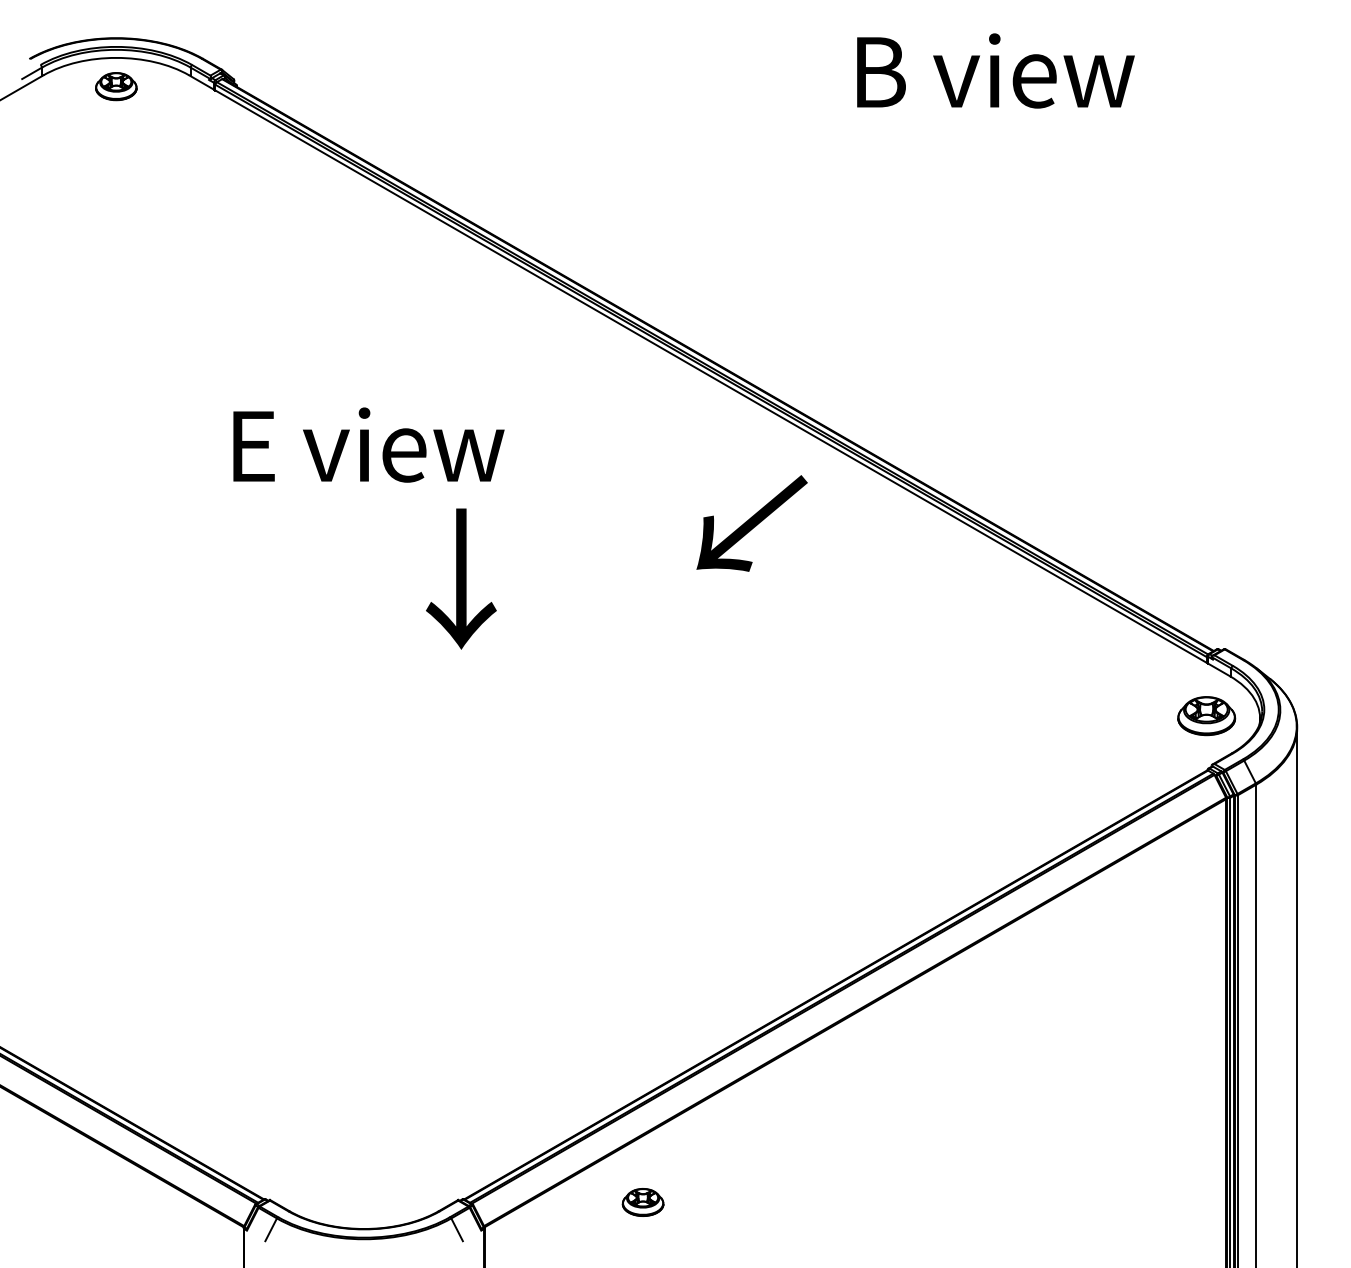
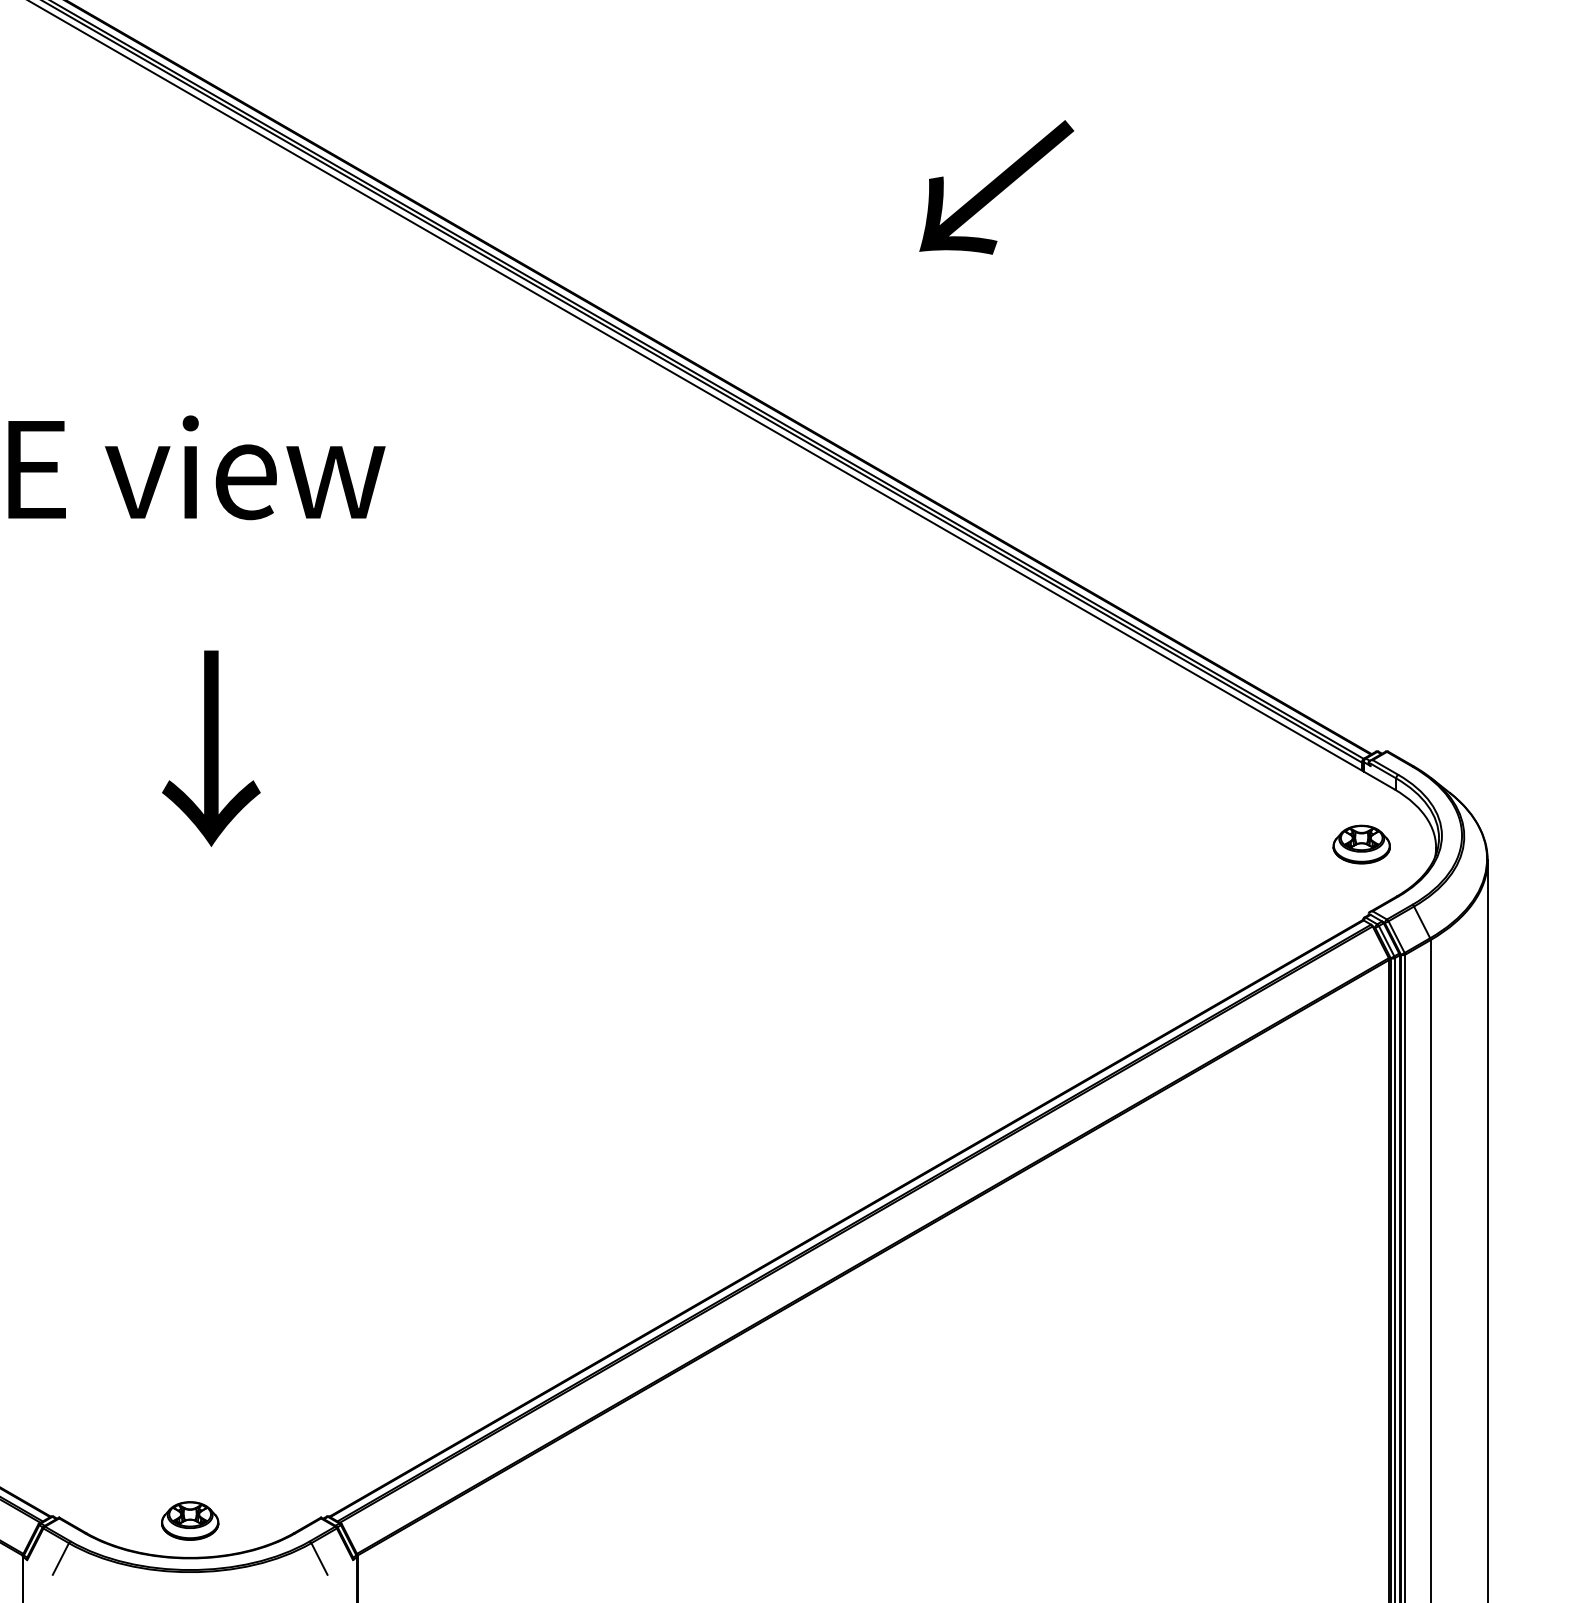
text: (751, 523) -> (995, 187), moved
text: (461, 578) -> (211, 747), moved
part: (1206, 715) -> (1361, 843), size x0.71
part: (642, 1202) -> (189, 1521), moved

